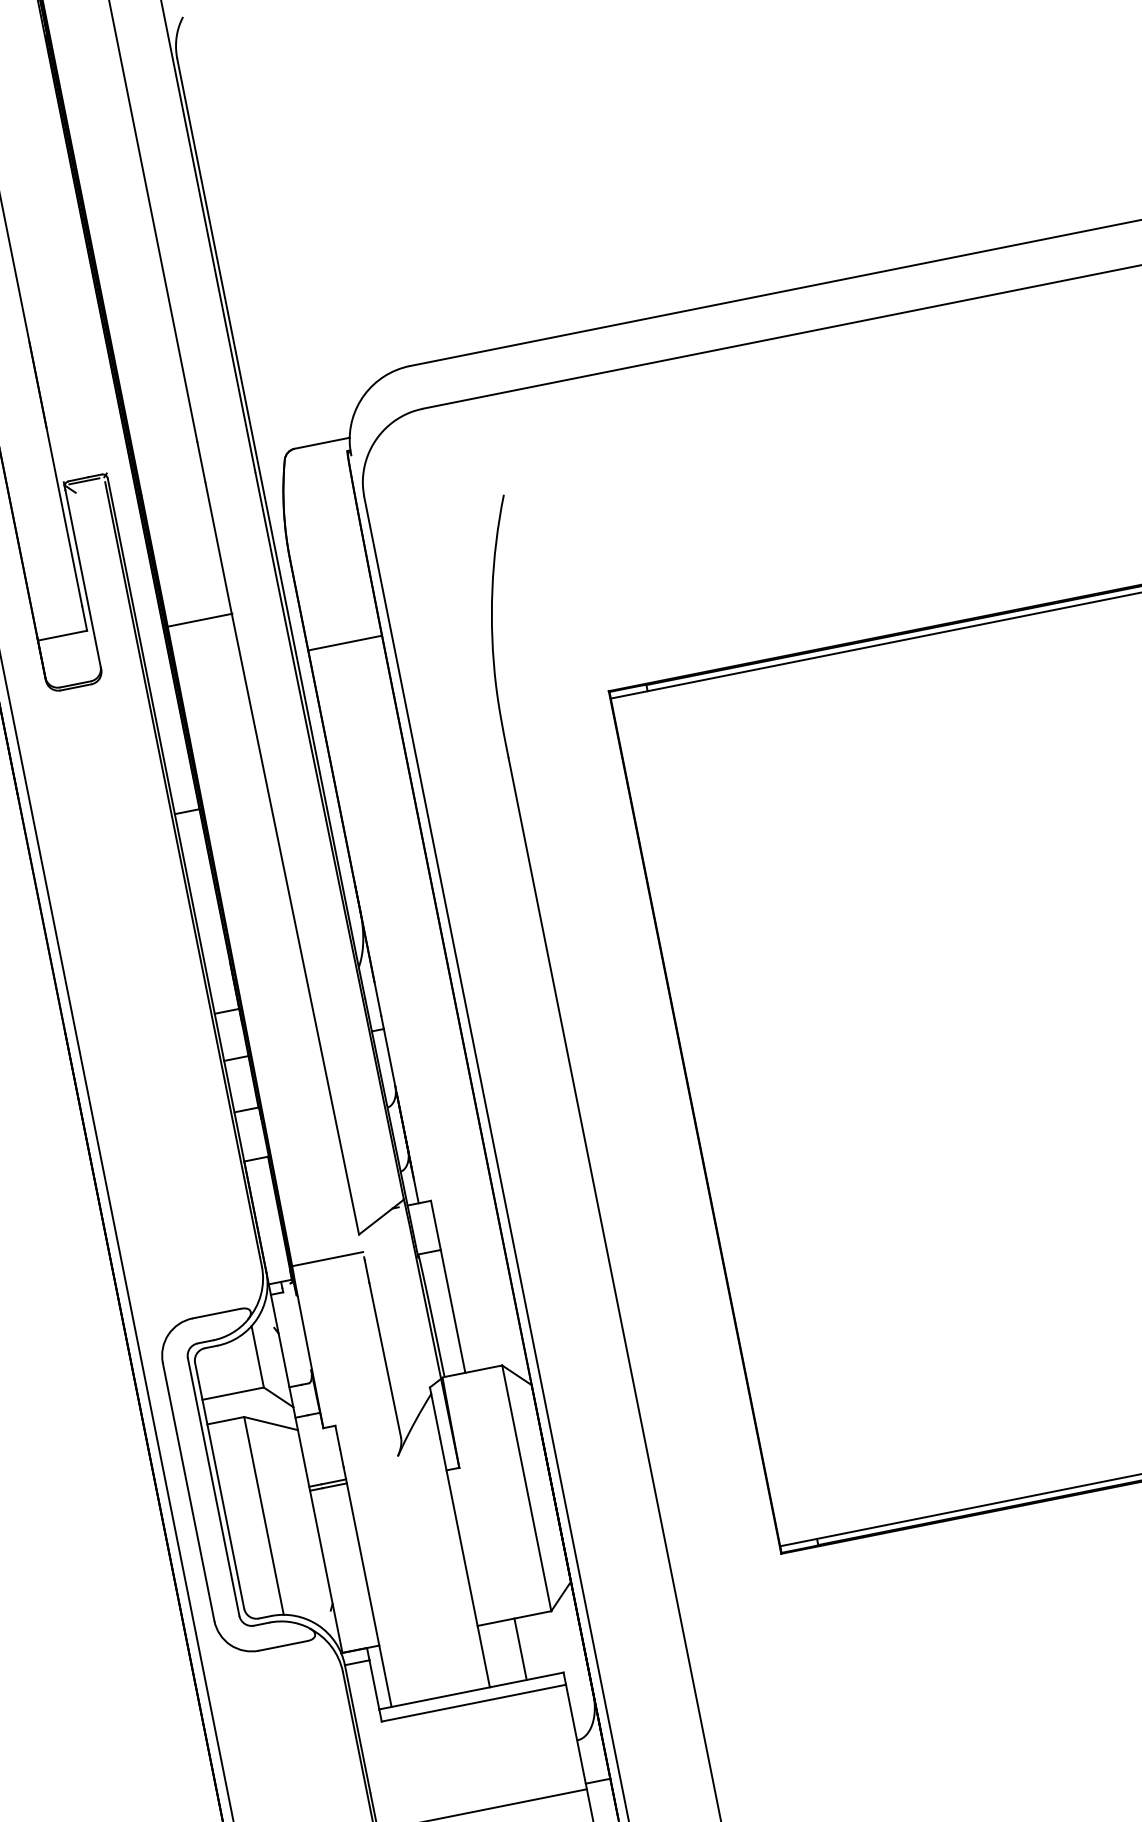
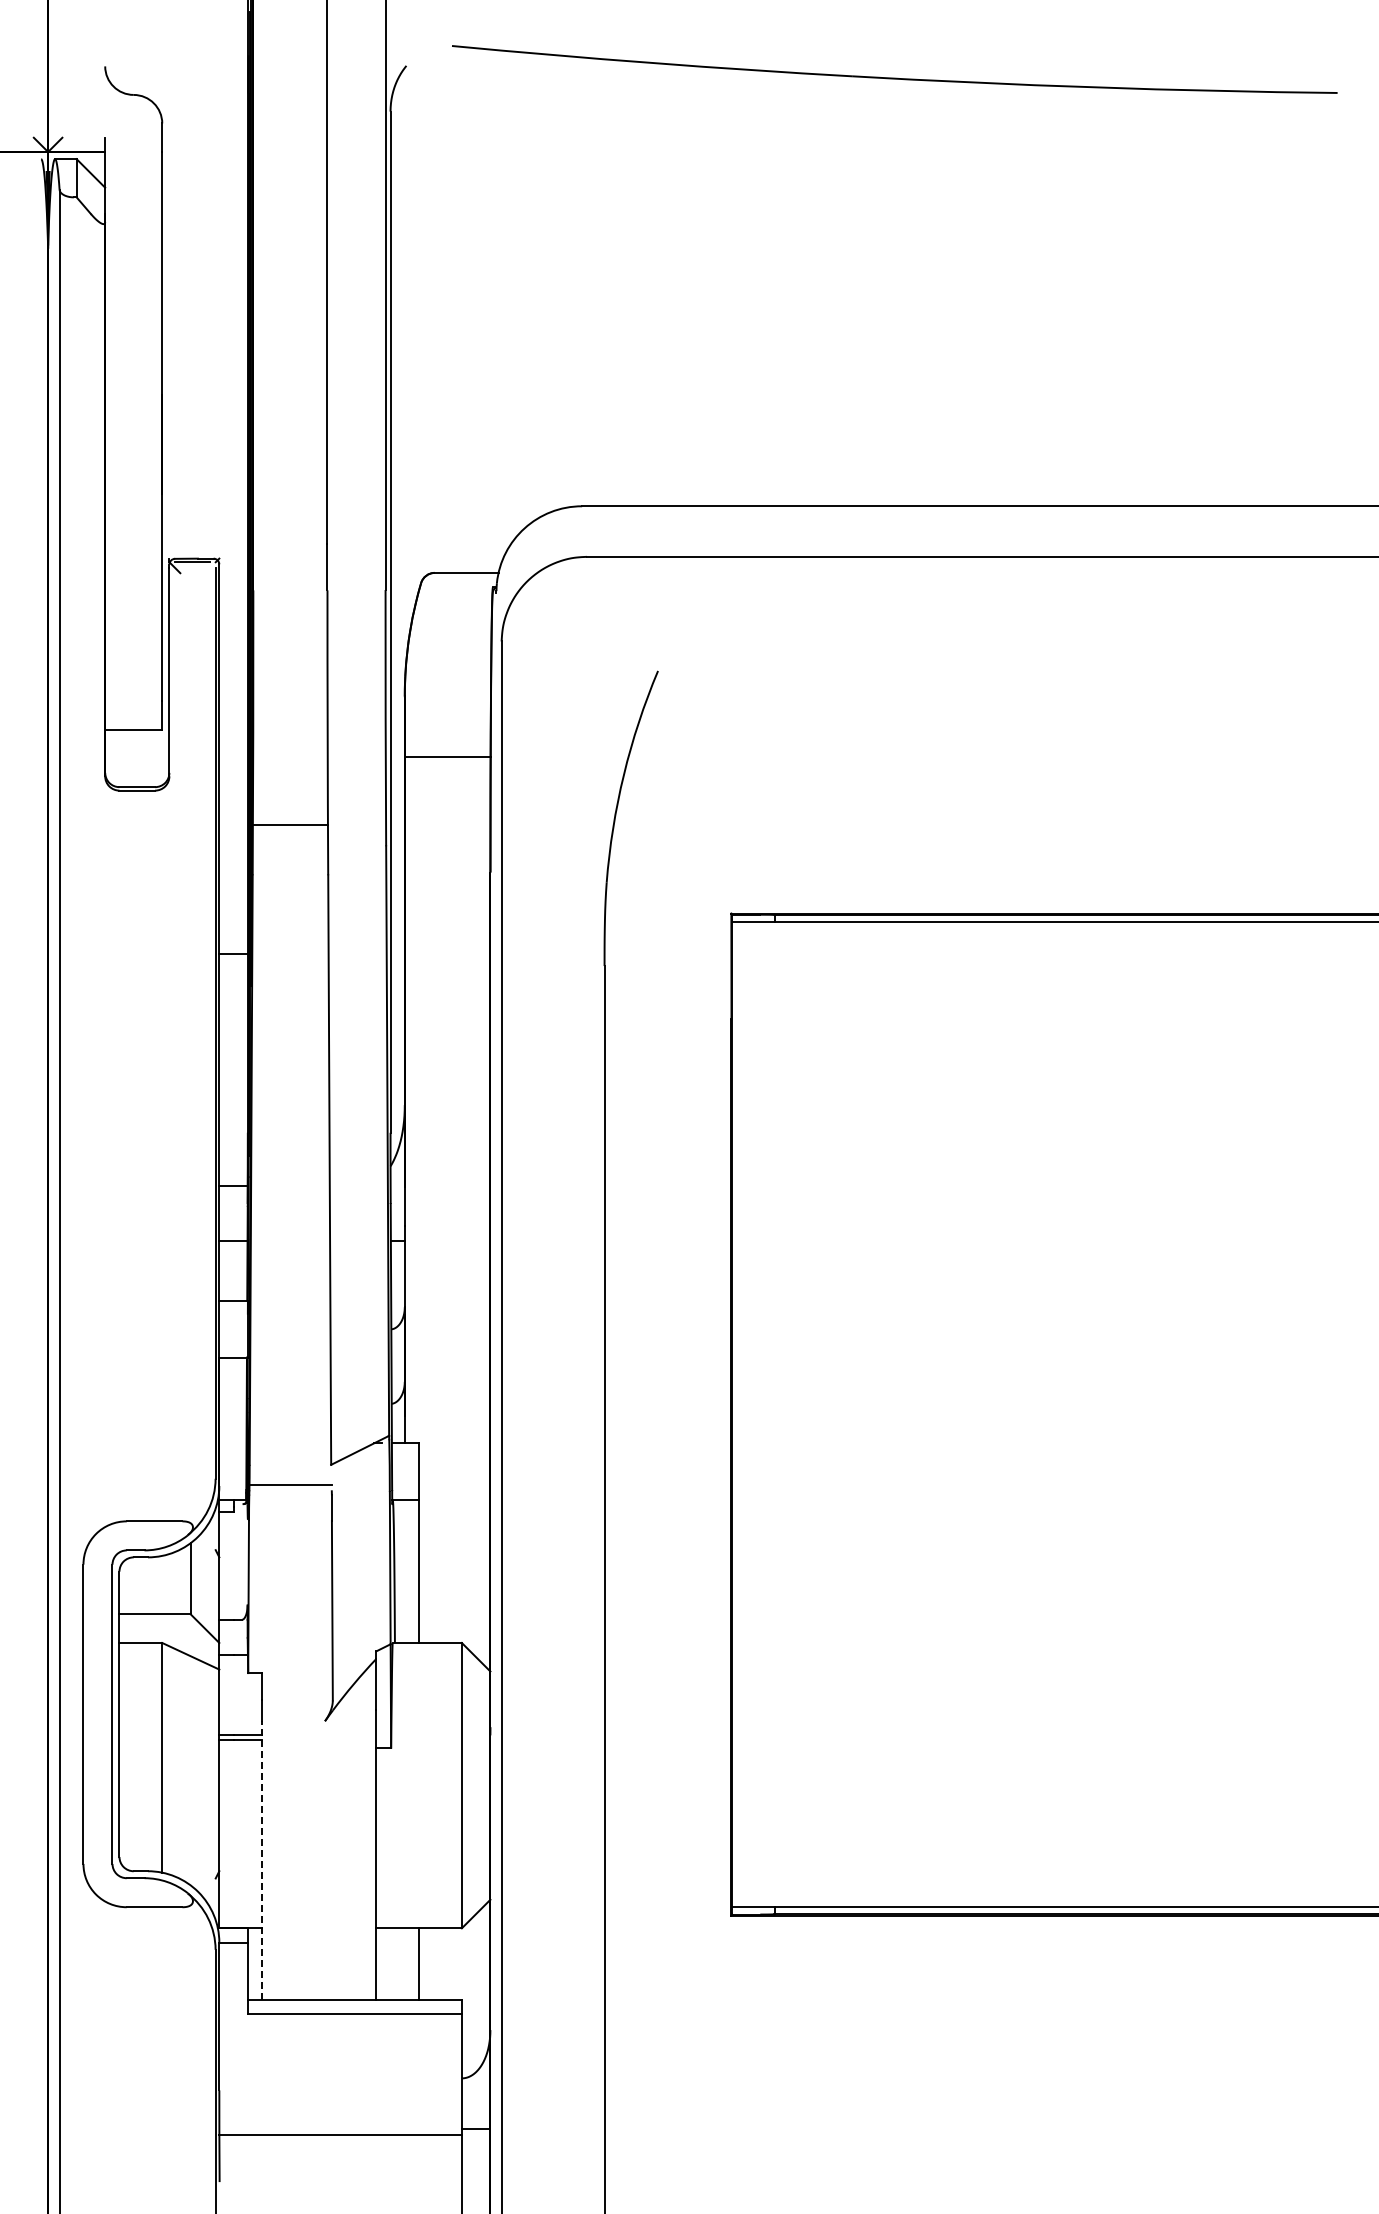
line: (199, 620) -> (290, 825), moved
line: (345, 643) -> (447, 757), moved
line: (367, 1586) -> (262, 1859), solid -> dashed

